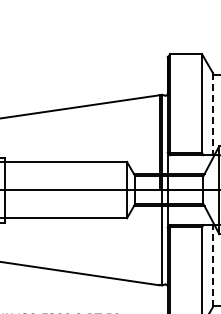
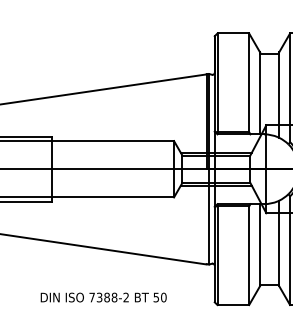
line: (213, 114) -> (260, 93), dashed -> solid
line: (213, 266) -> (260, 245), dashed -> solid

